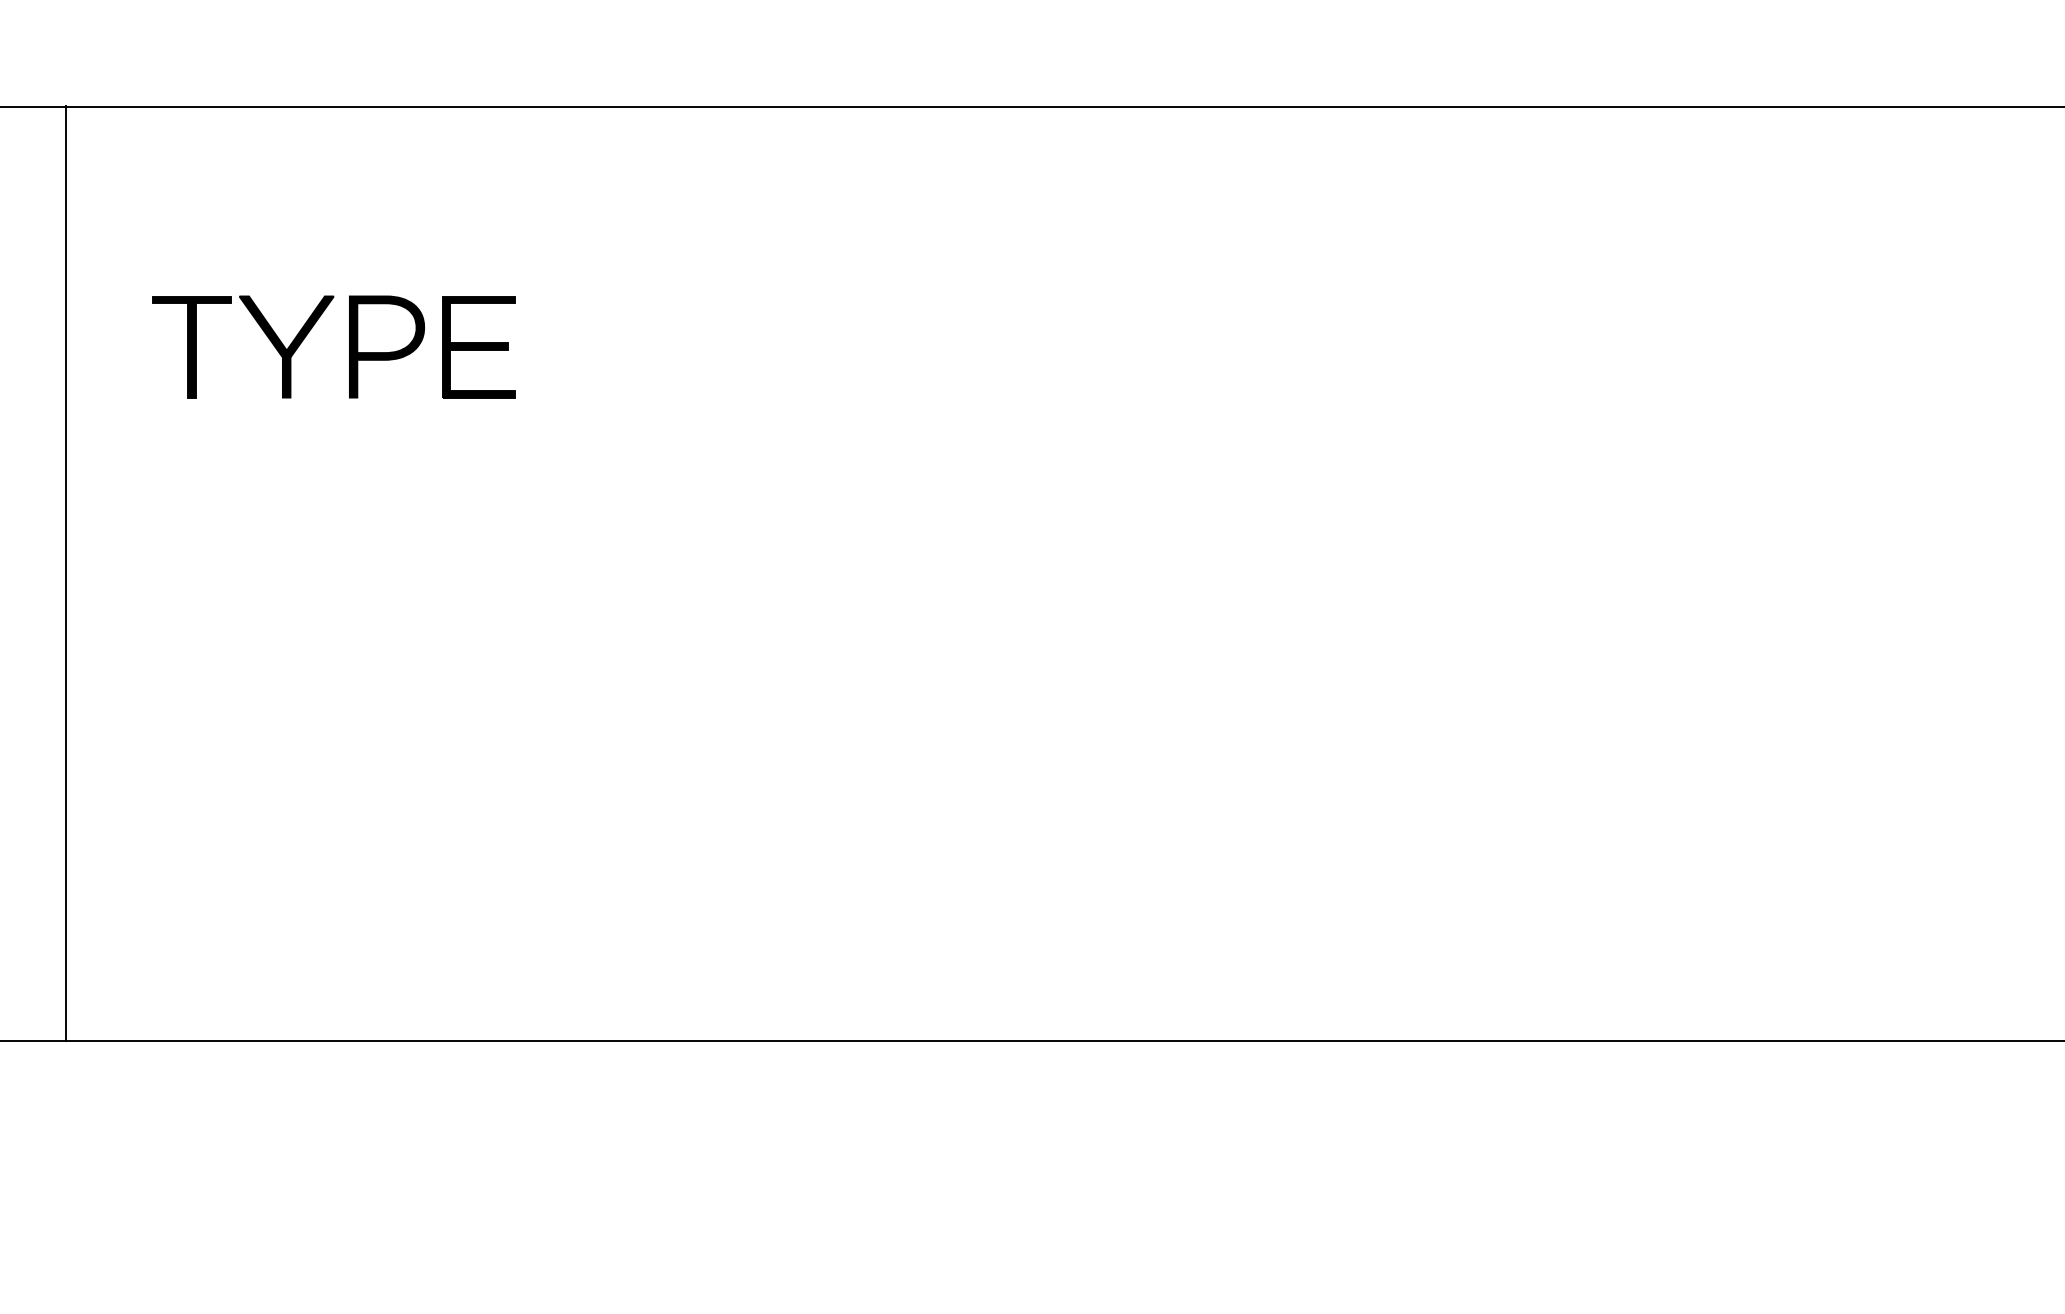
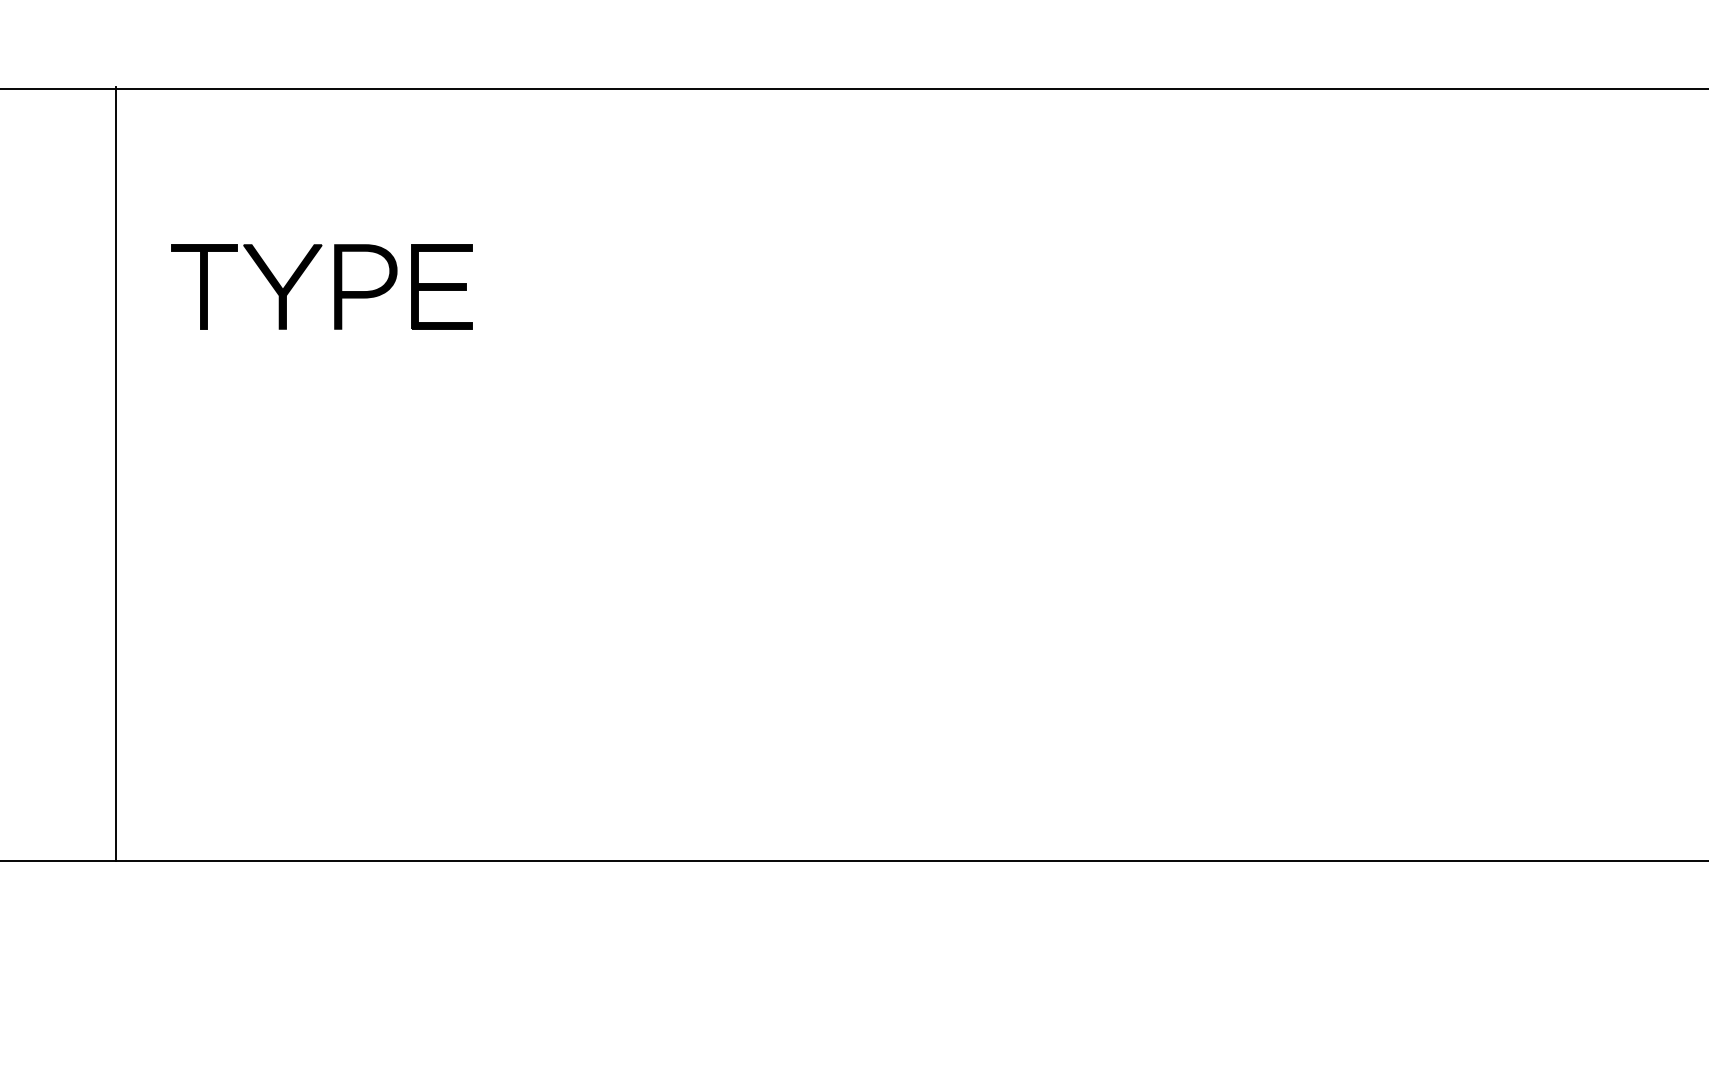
part: (349, 346) -> (334, 286), moved
line: (65, 573) -> (116, 474), moved

